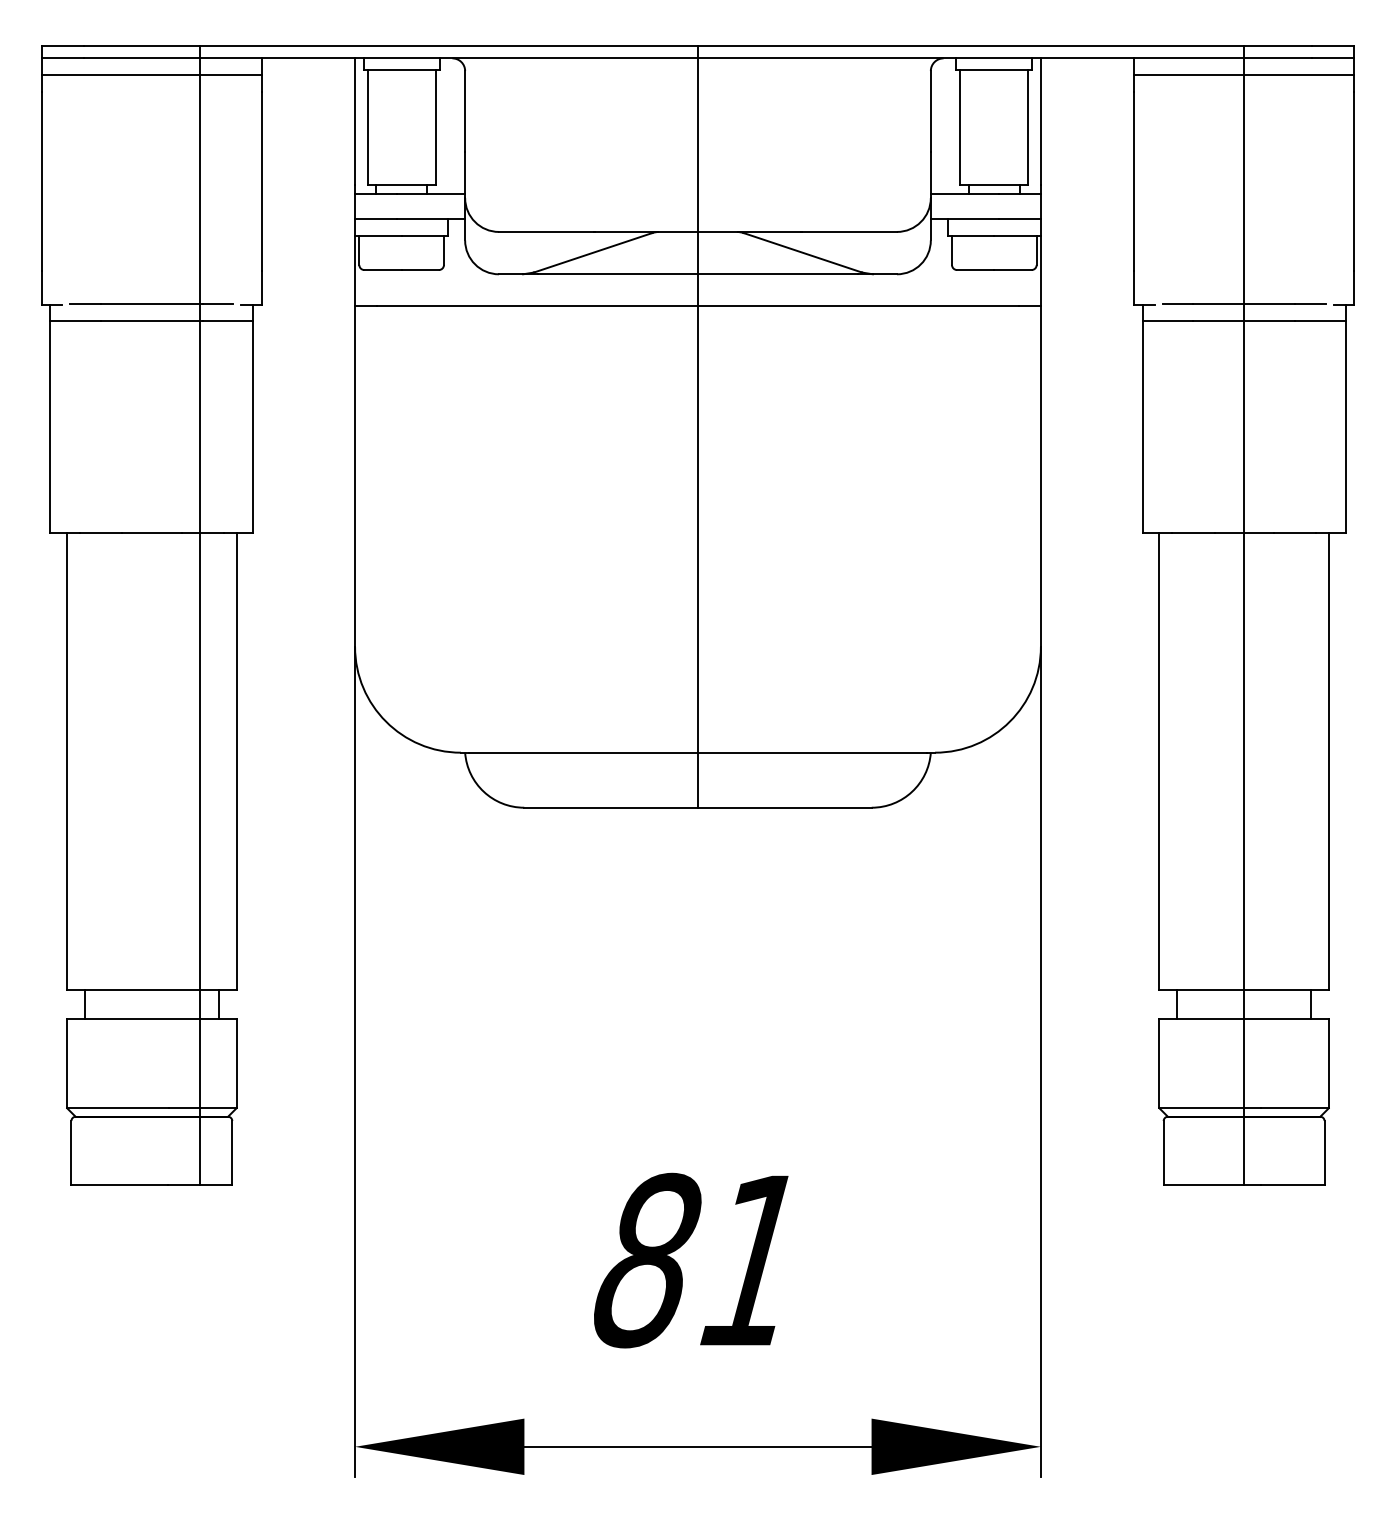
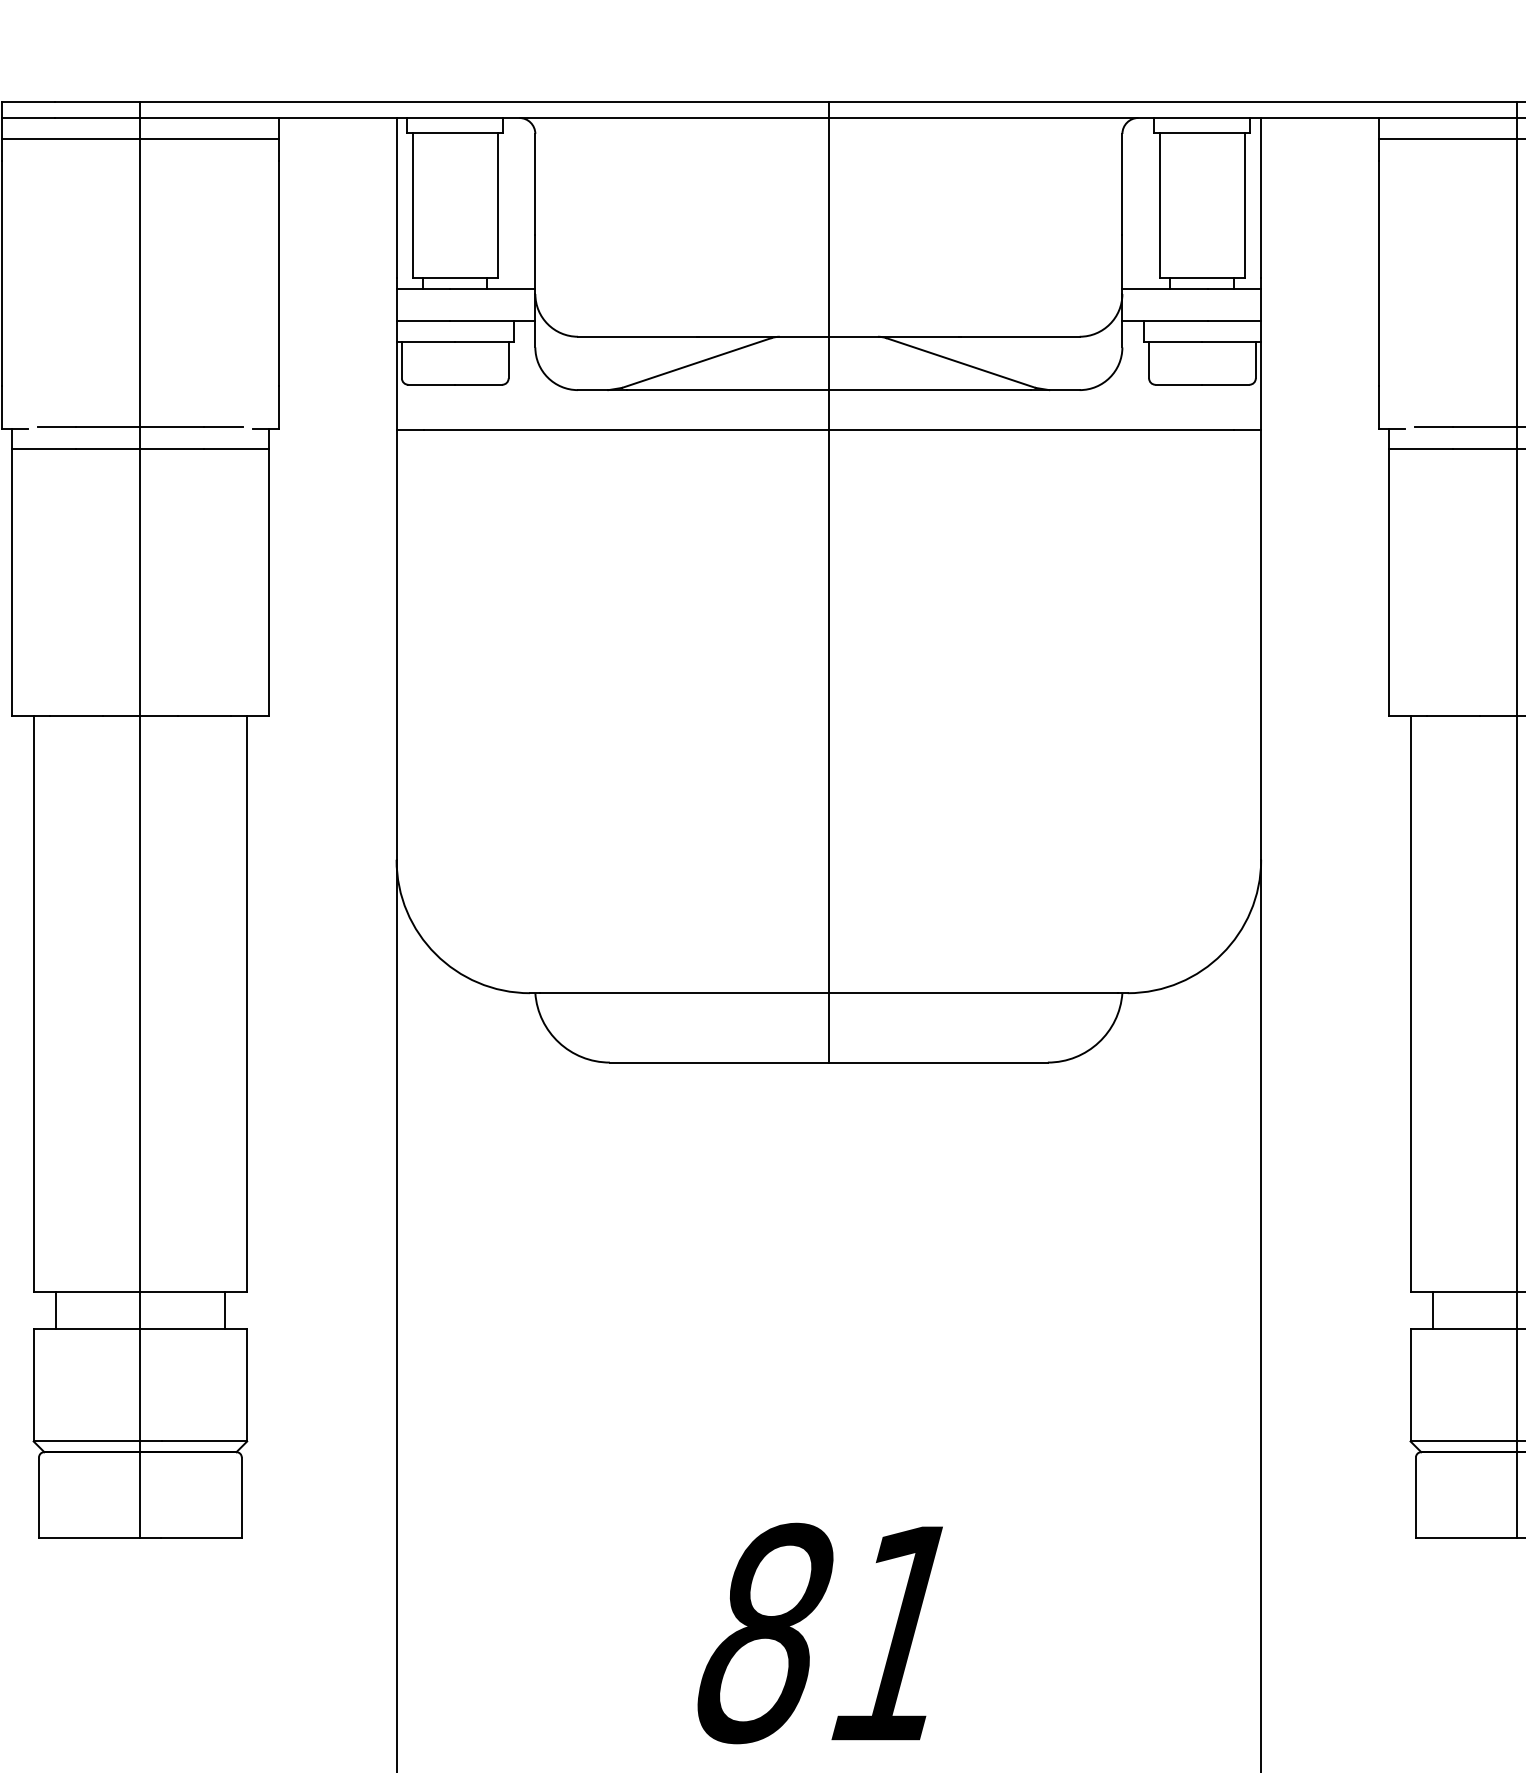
line: (199, 614) -> (139, 818), moved

